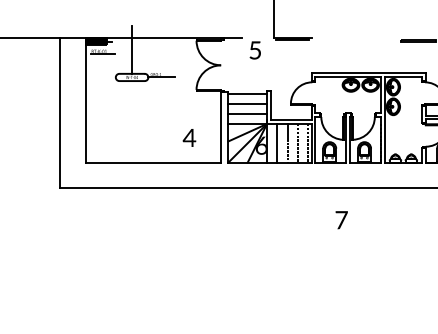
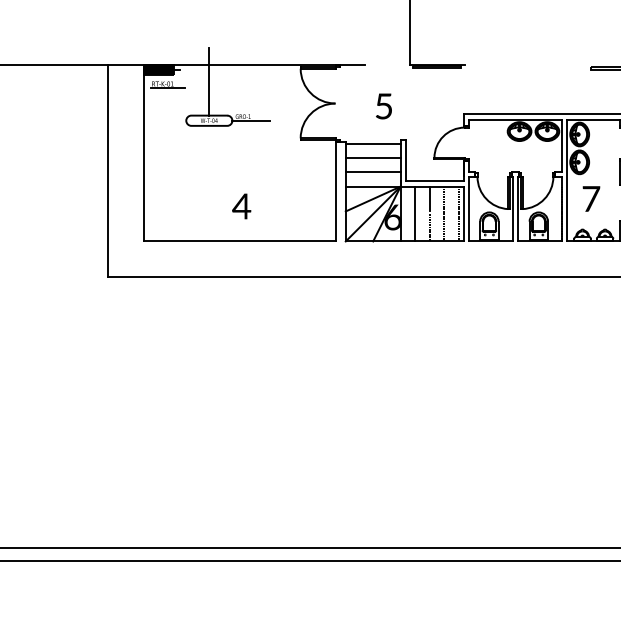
text: (254, 50) -> (383, 106), moved
text: (189, 137) -> (241, 206), moved
text: (341, 219) -> (591, 198), moved

